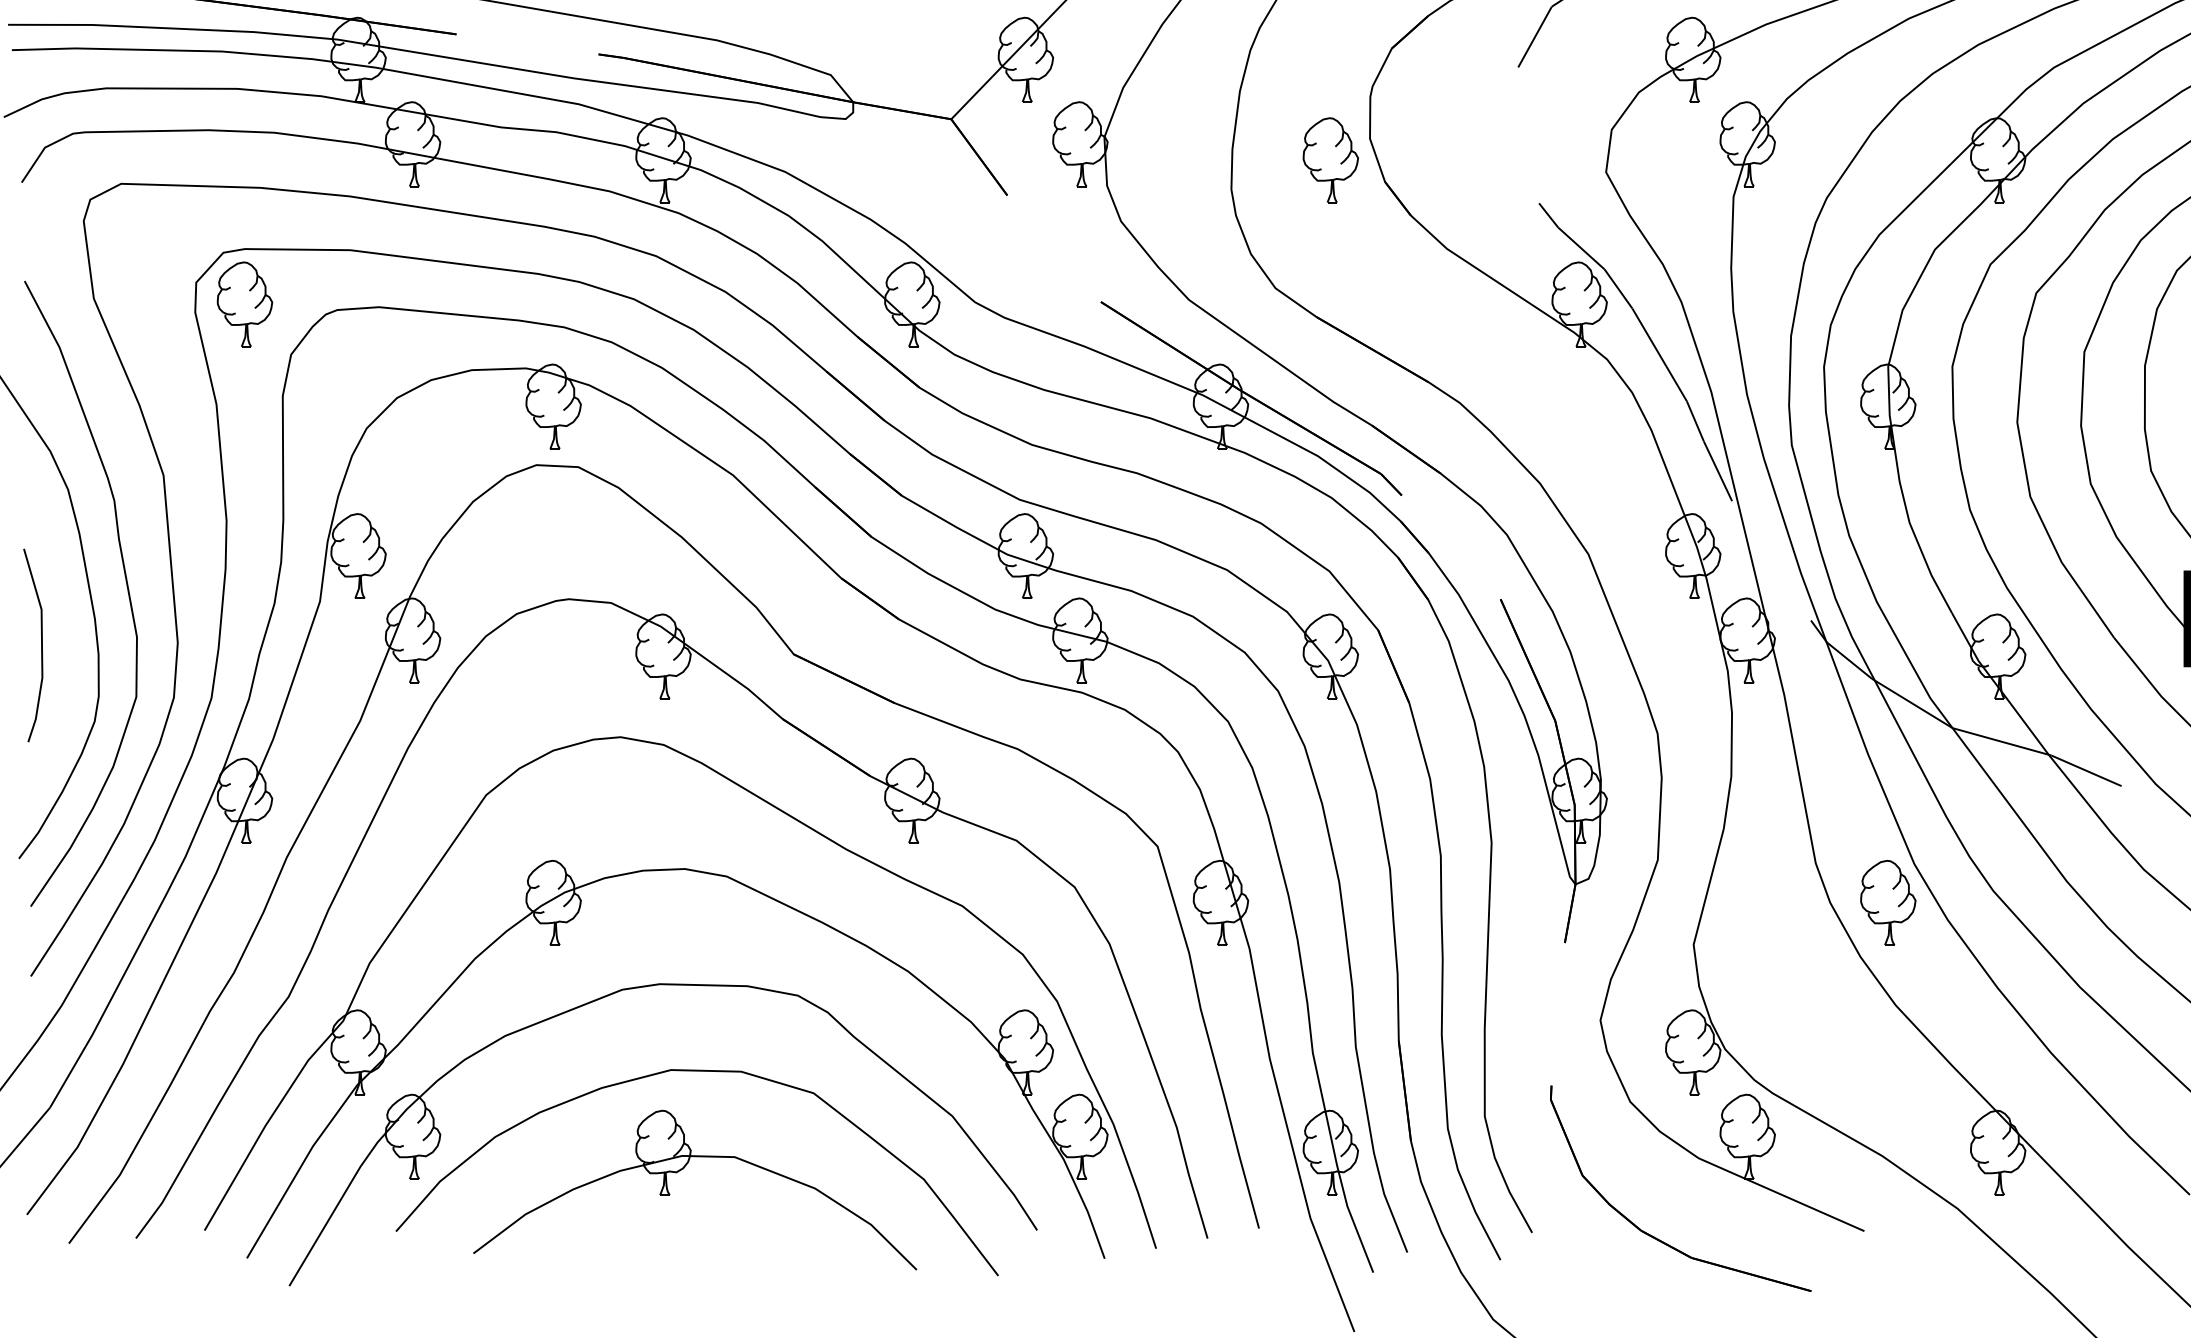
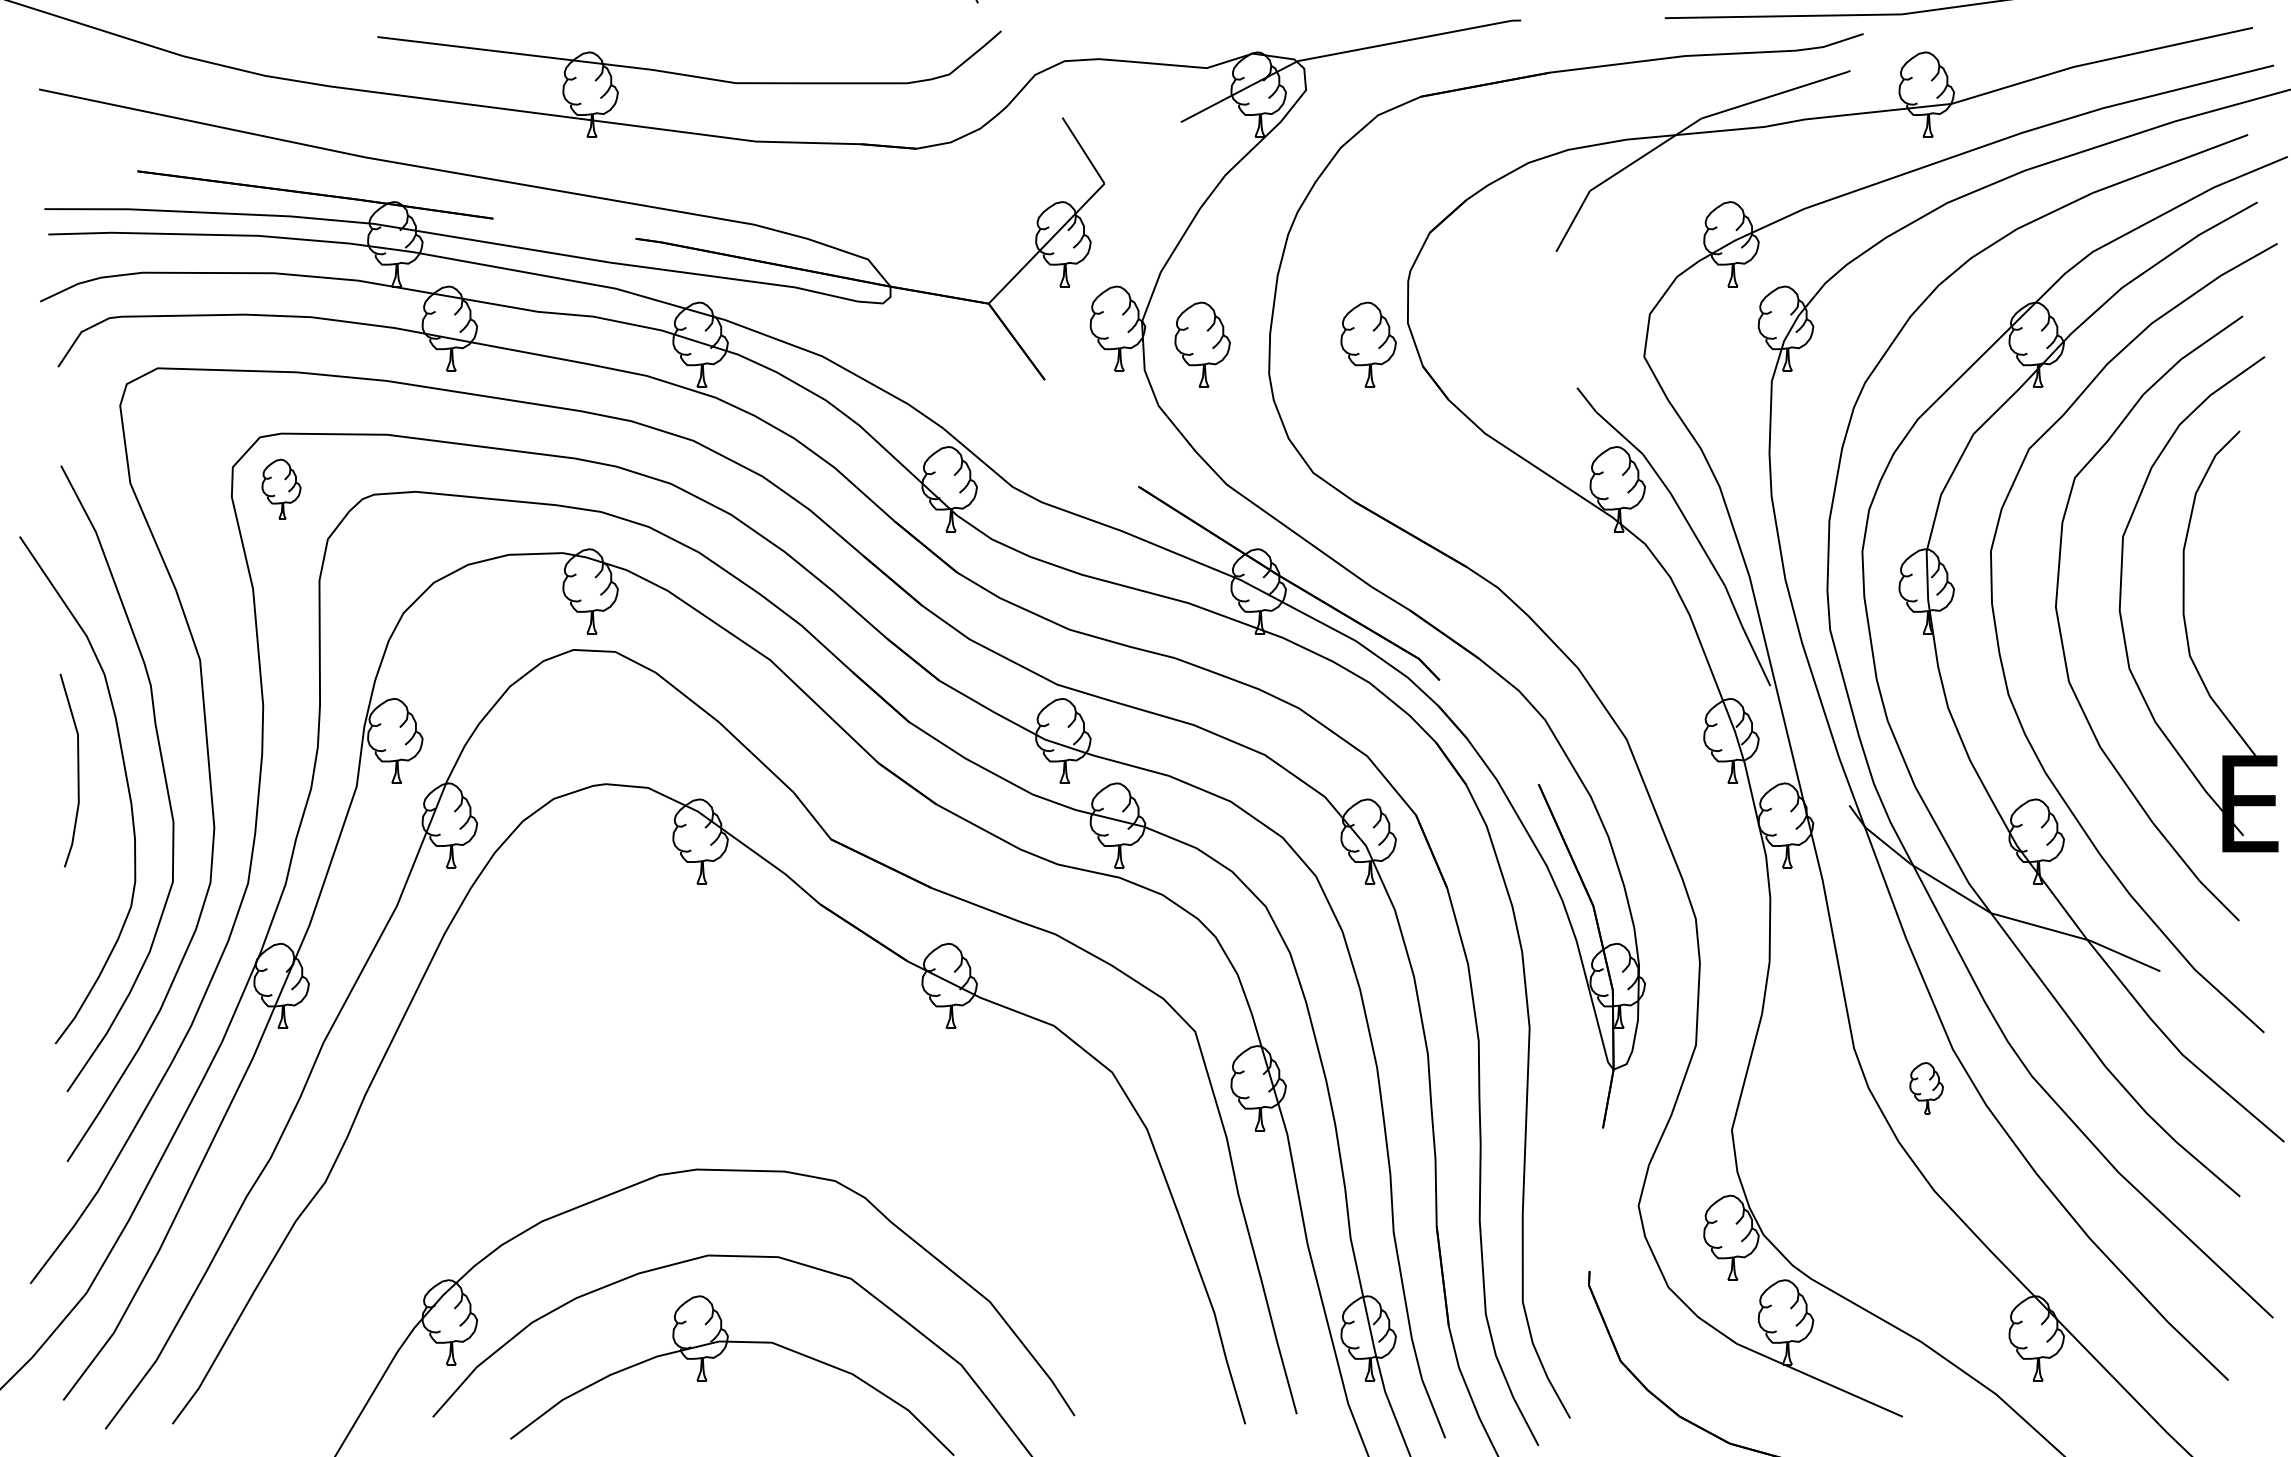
part: (1164, 160) -> (1202, 344), added
part: (244, 304) -> (281, 489), size x0.7
line: (41, 645) -> (77, 770), moved
part: (701, 873) -> (738, 1058), removed
part: (1888, 903) -> (1926, 1088), size x0.6

